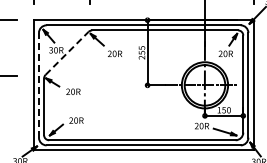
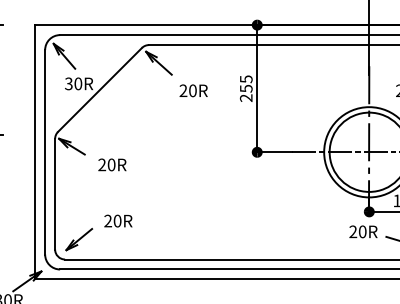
line: (67, 53) -> (100, 90), dashed -> solid
line: (38, 84) -> (44, 150), dashed -> solid

